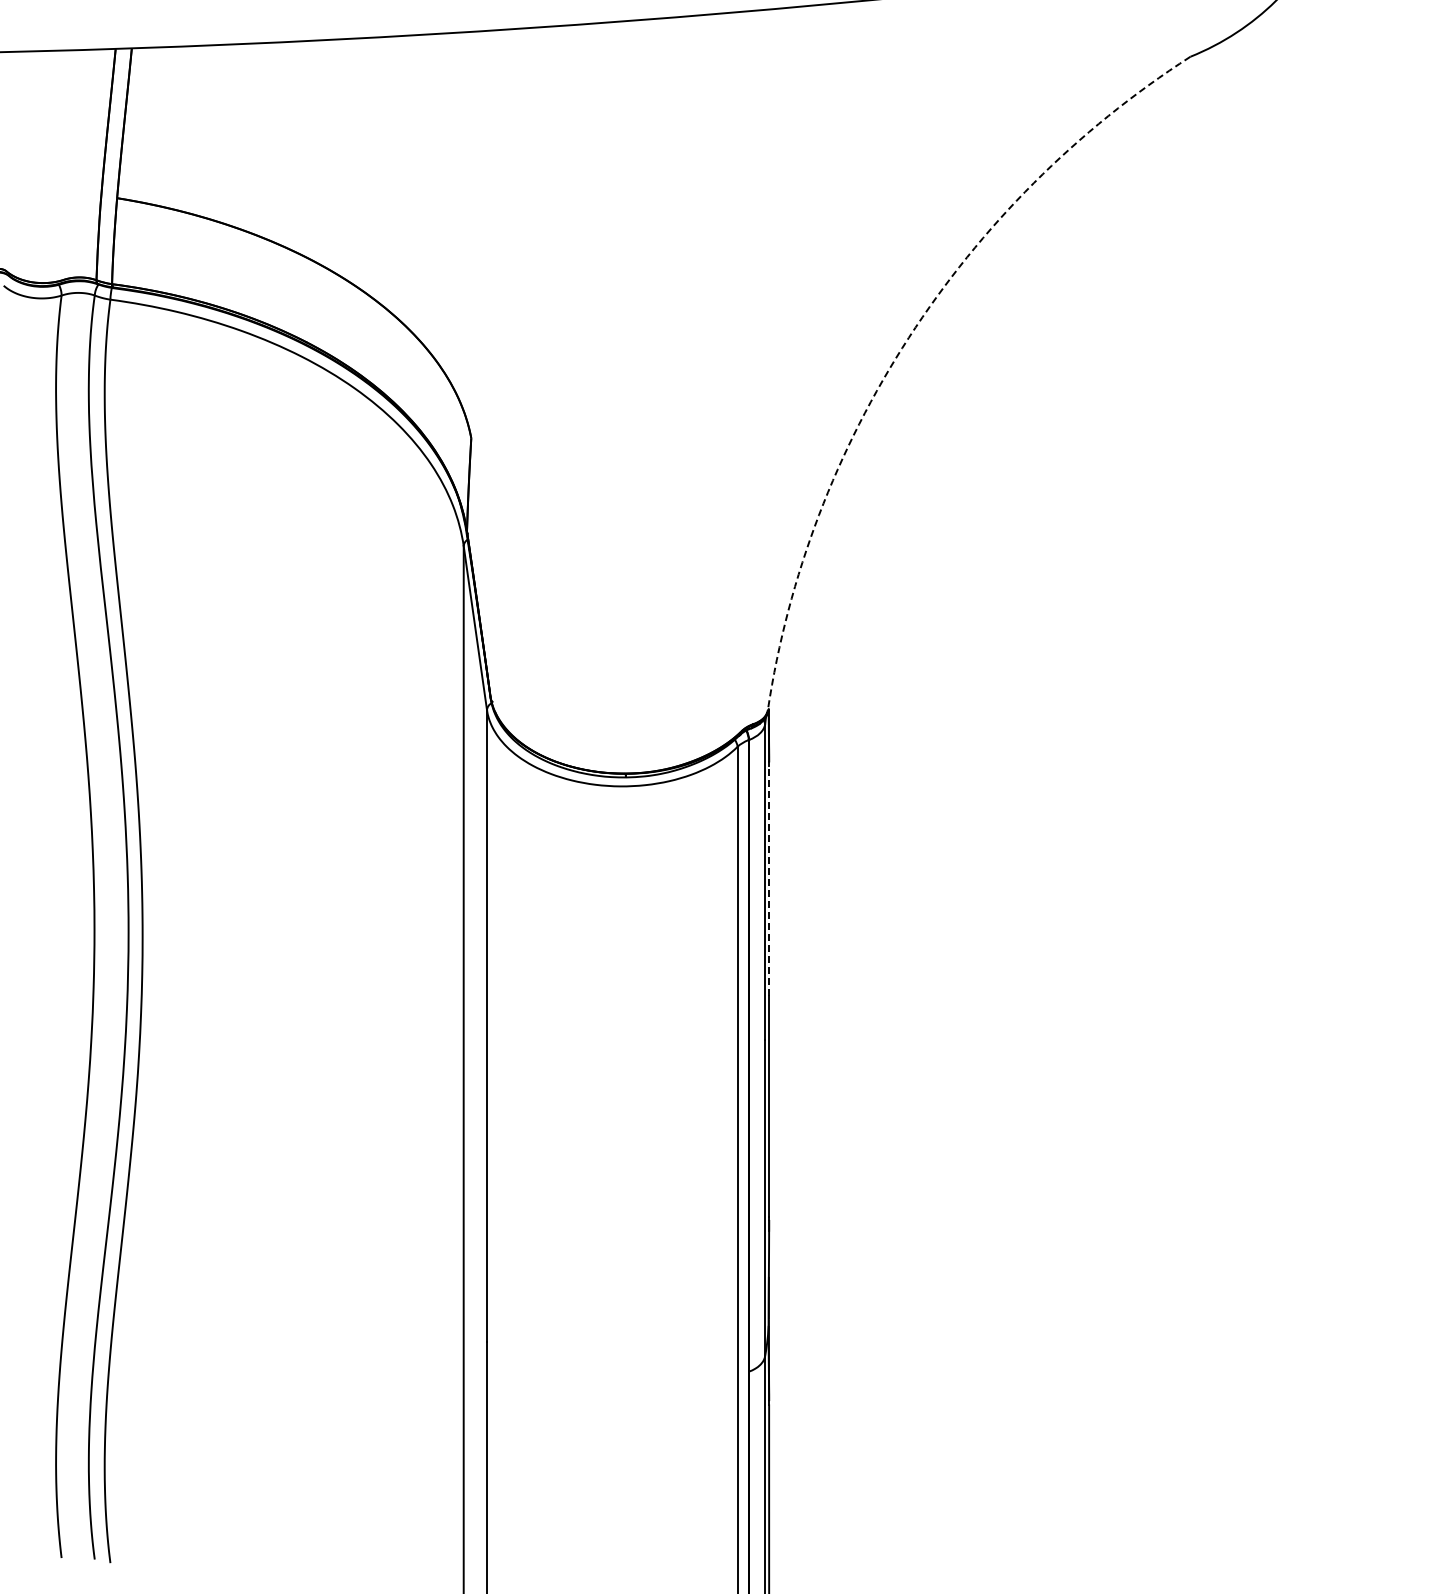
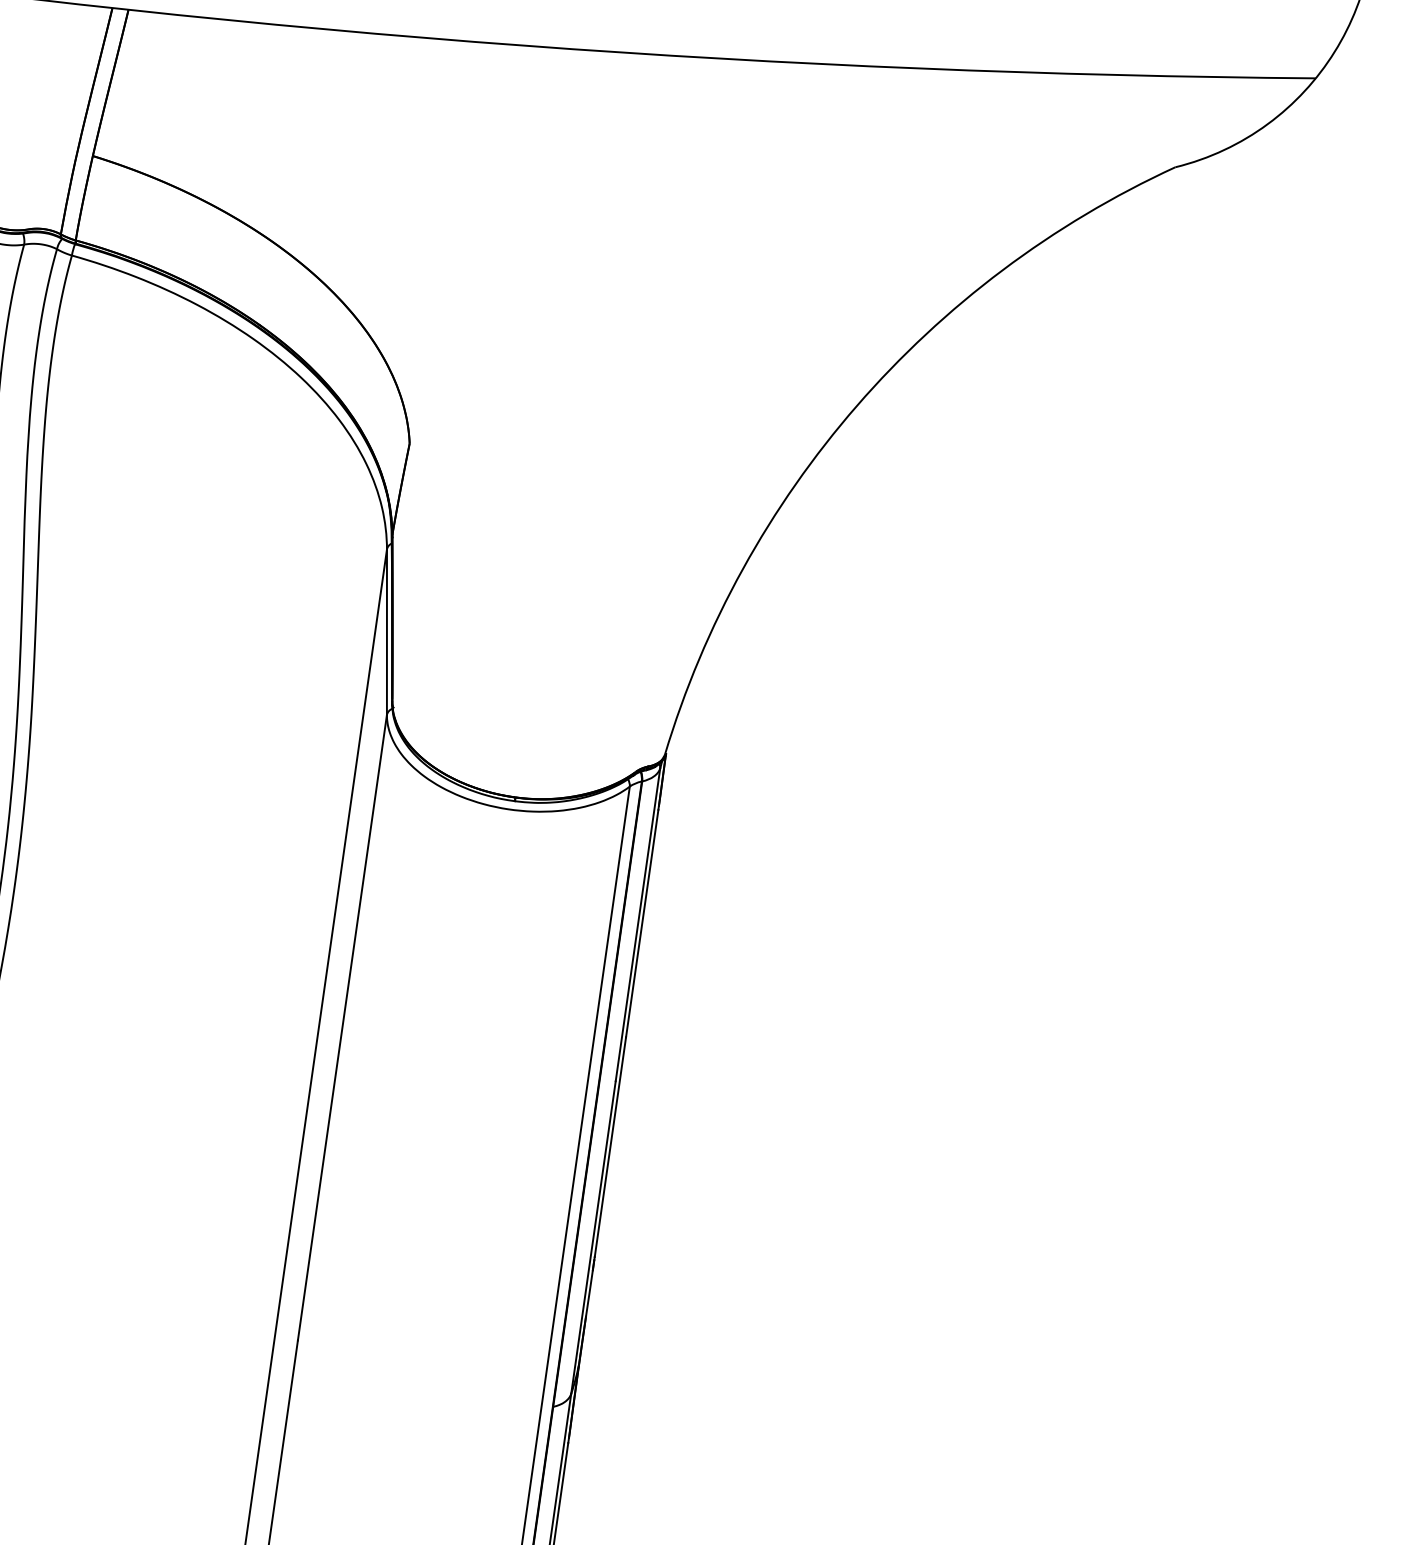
arc: (908, 337) -> (856, 405), dashed -> solid
line: (769, 880) -> (642, 923), dashed -> solid

